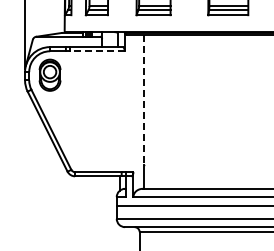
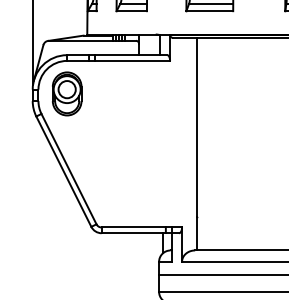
line: (97, 51) -> (132, 61), dashed -> solid
line: (144, 100) -> (197, 128), dashed -> solid

